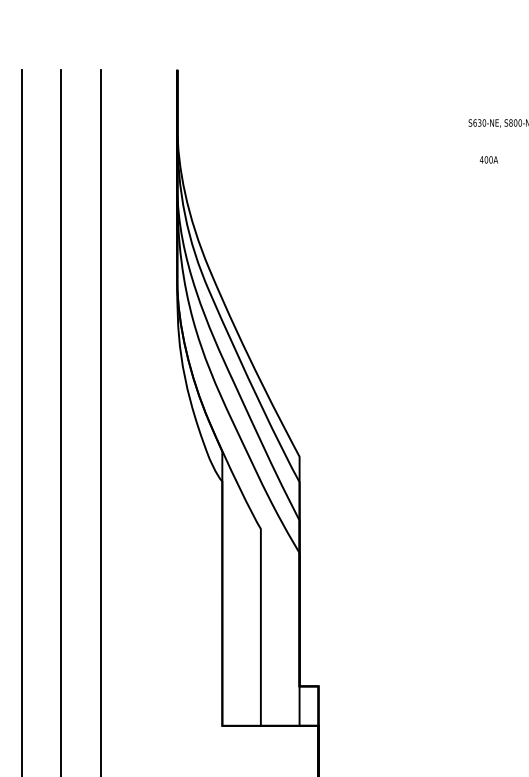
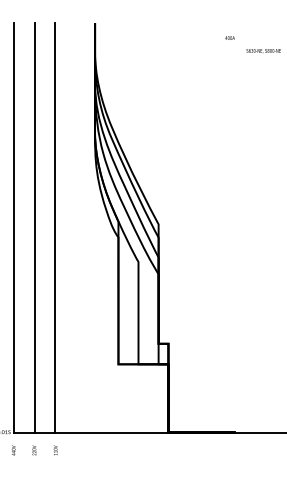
text: (487, 158) -> (229, 37), moved

